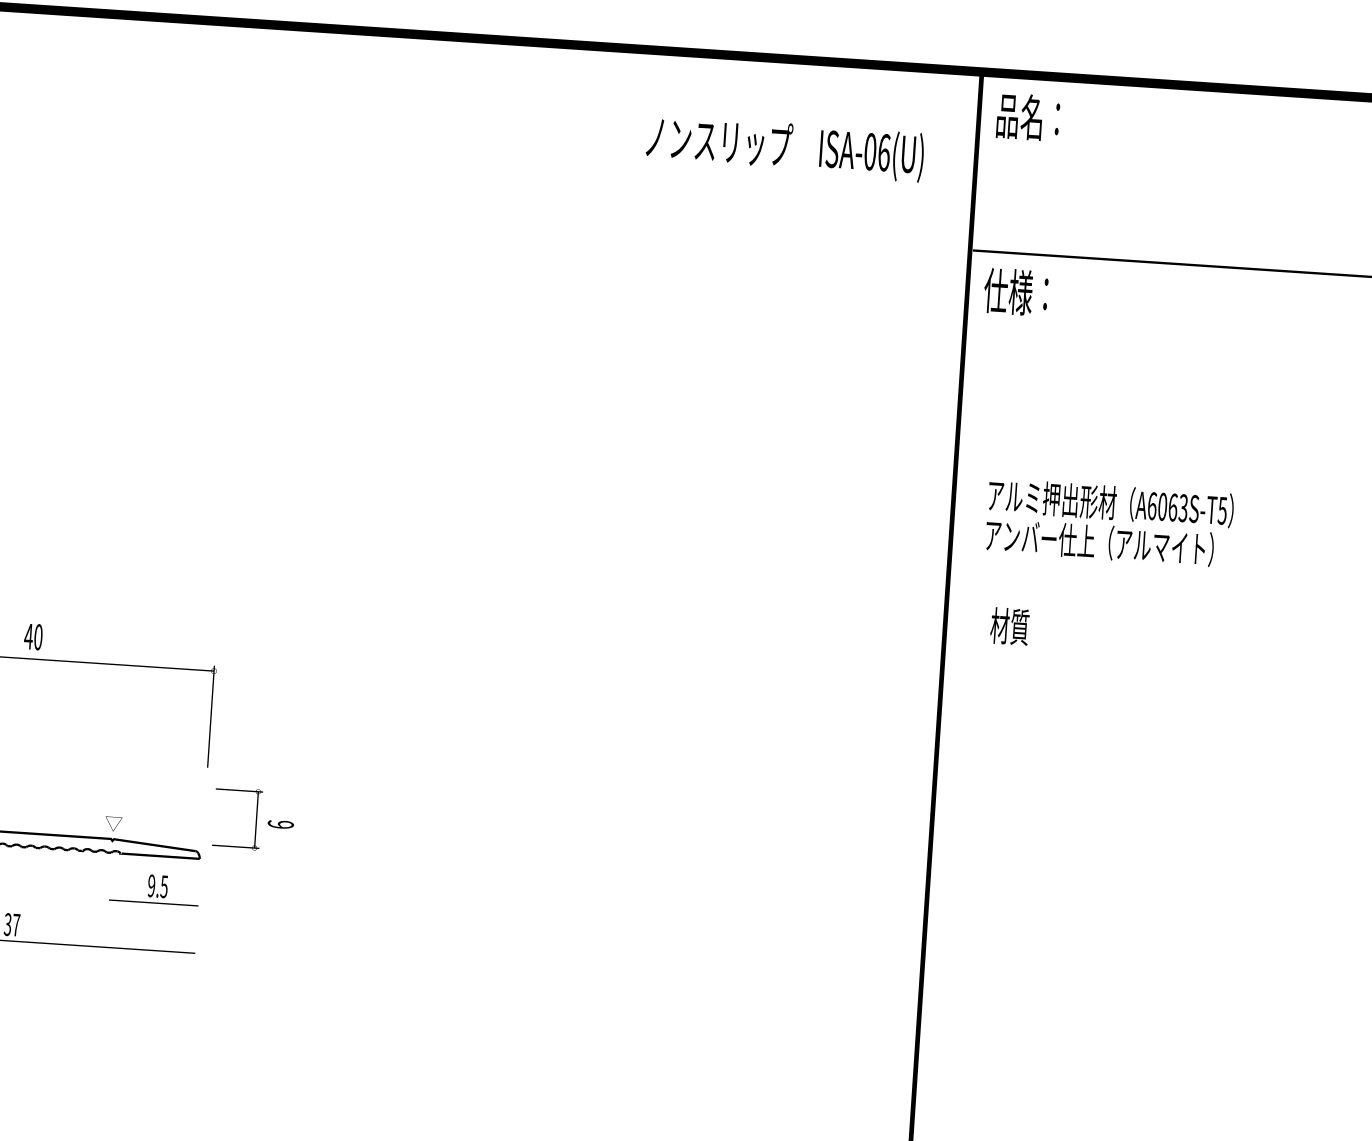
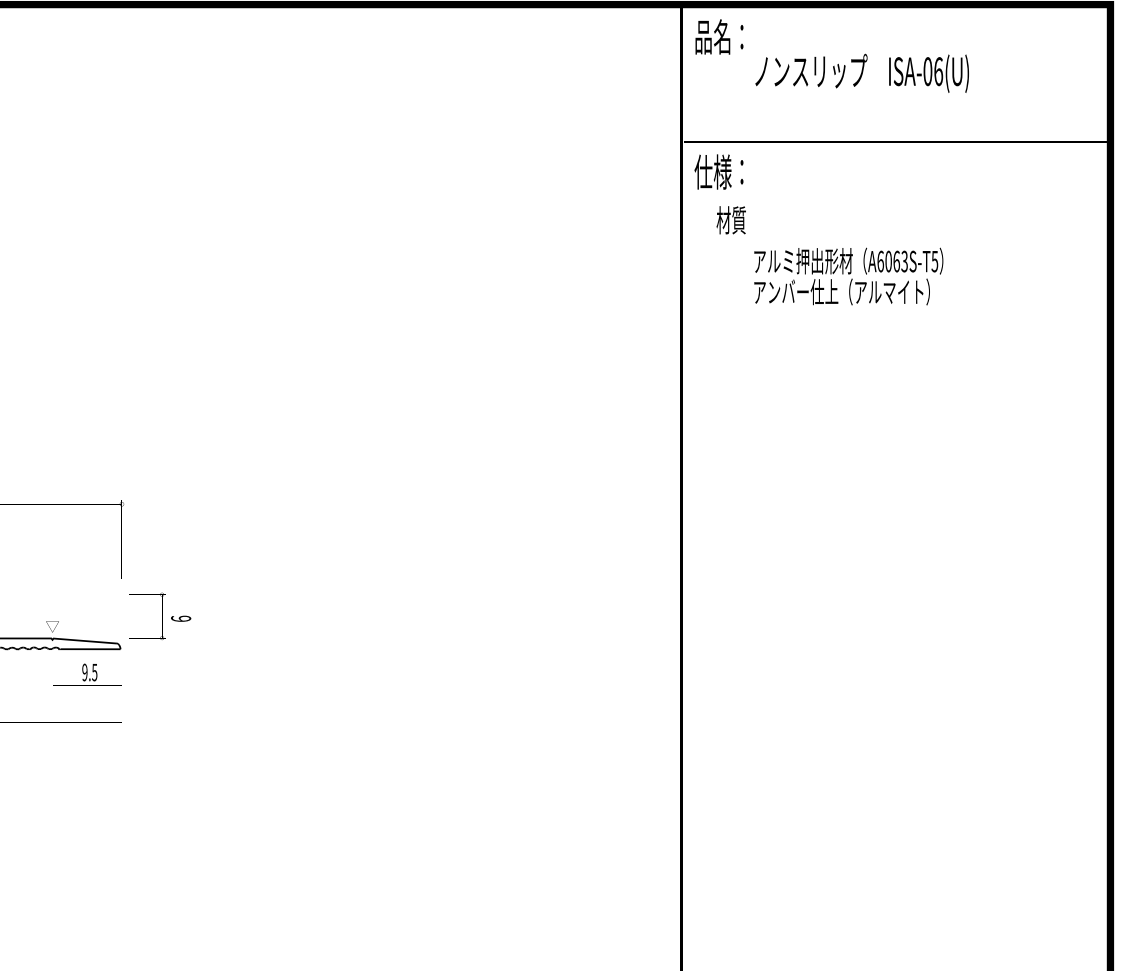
text: (784, 147) -> (861, 72), moved
text: (1109, 522) -> (848, 276), moved
text: (1008, 626) -> (730, 220), moved

